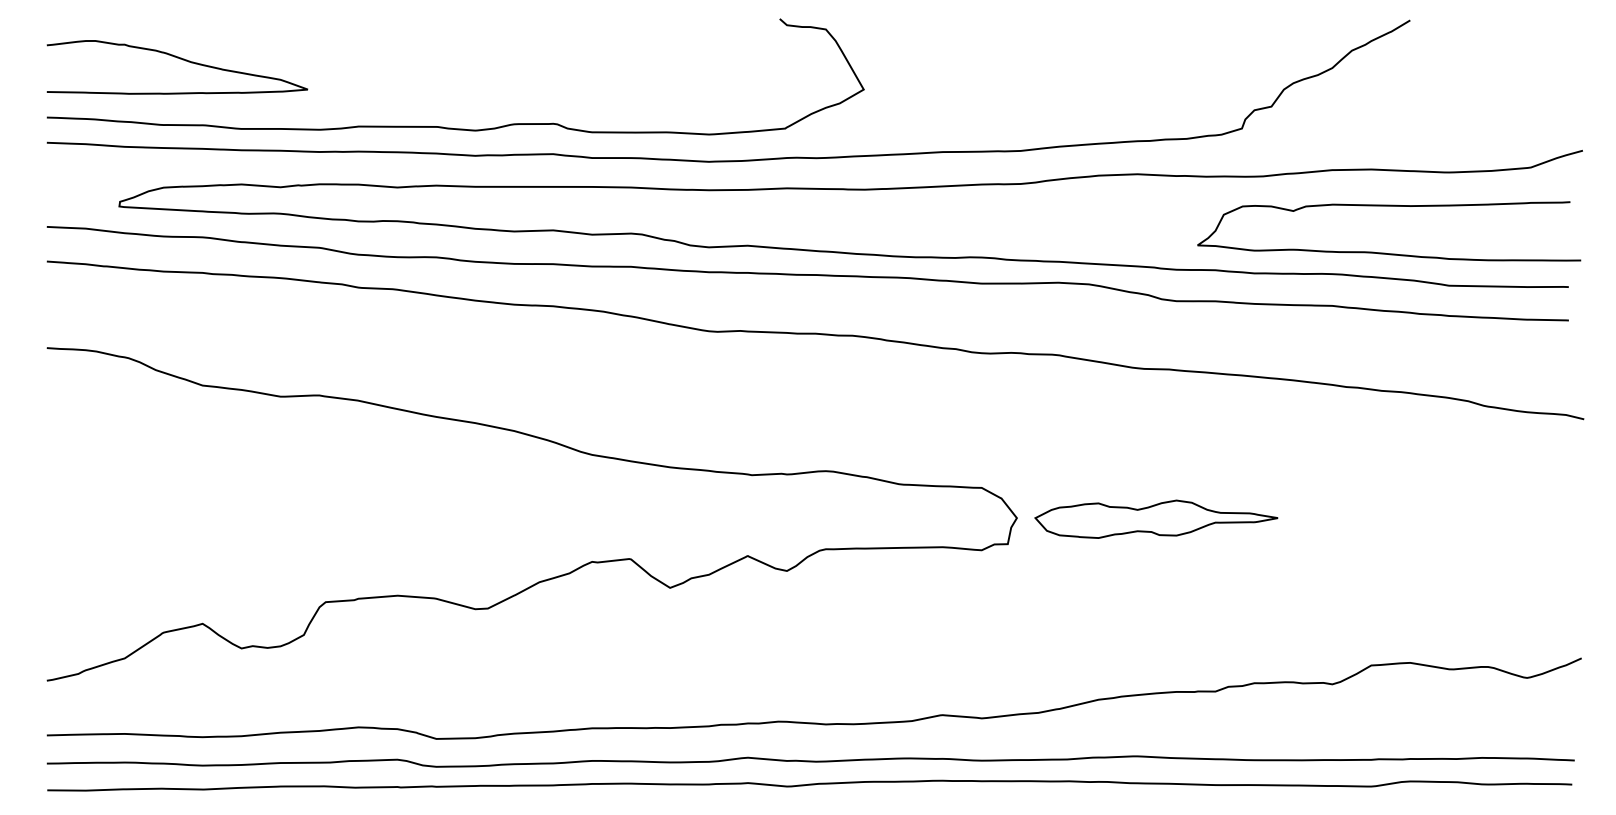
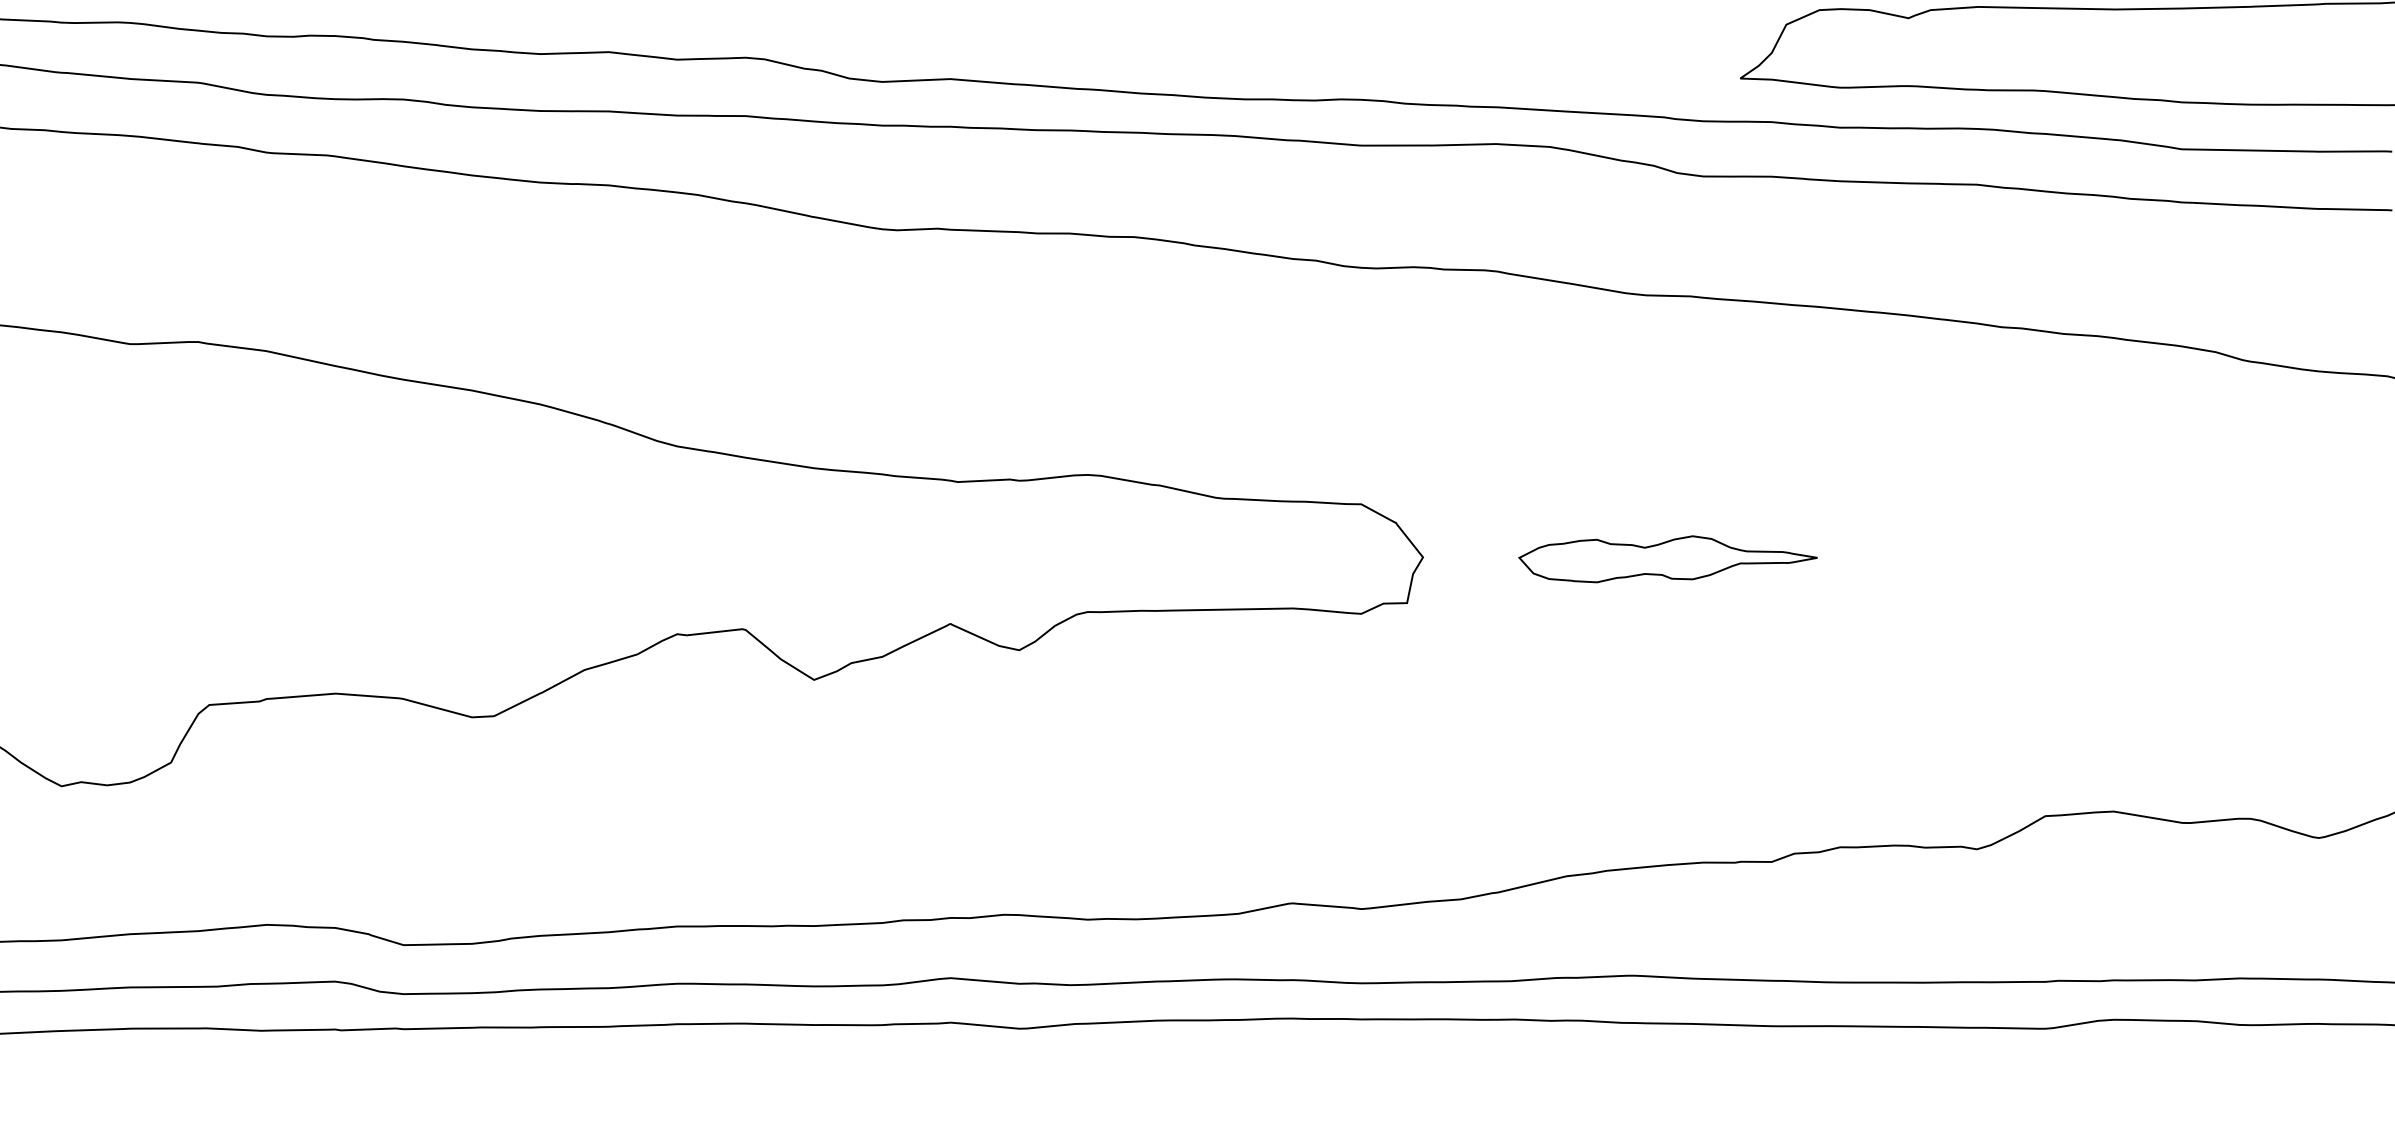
part: (1156, 518) -> (1668, 558), size x0.7

